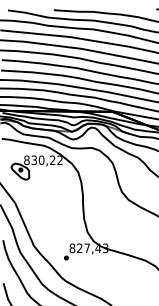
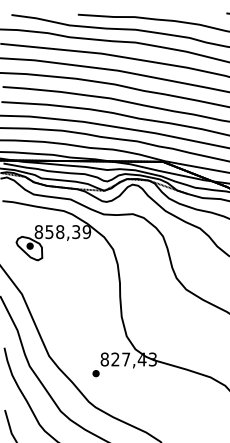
text: (46, 160) -> (67, 232), 830,22 -> 858,39

